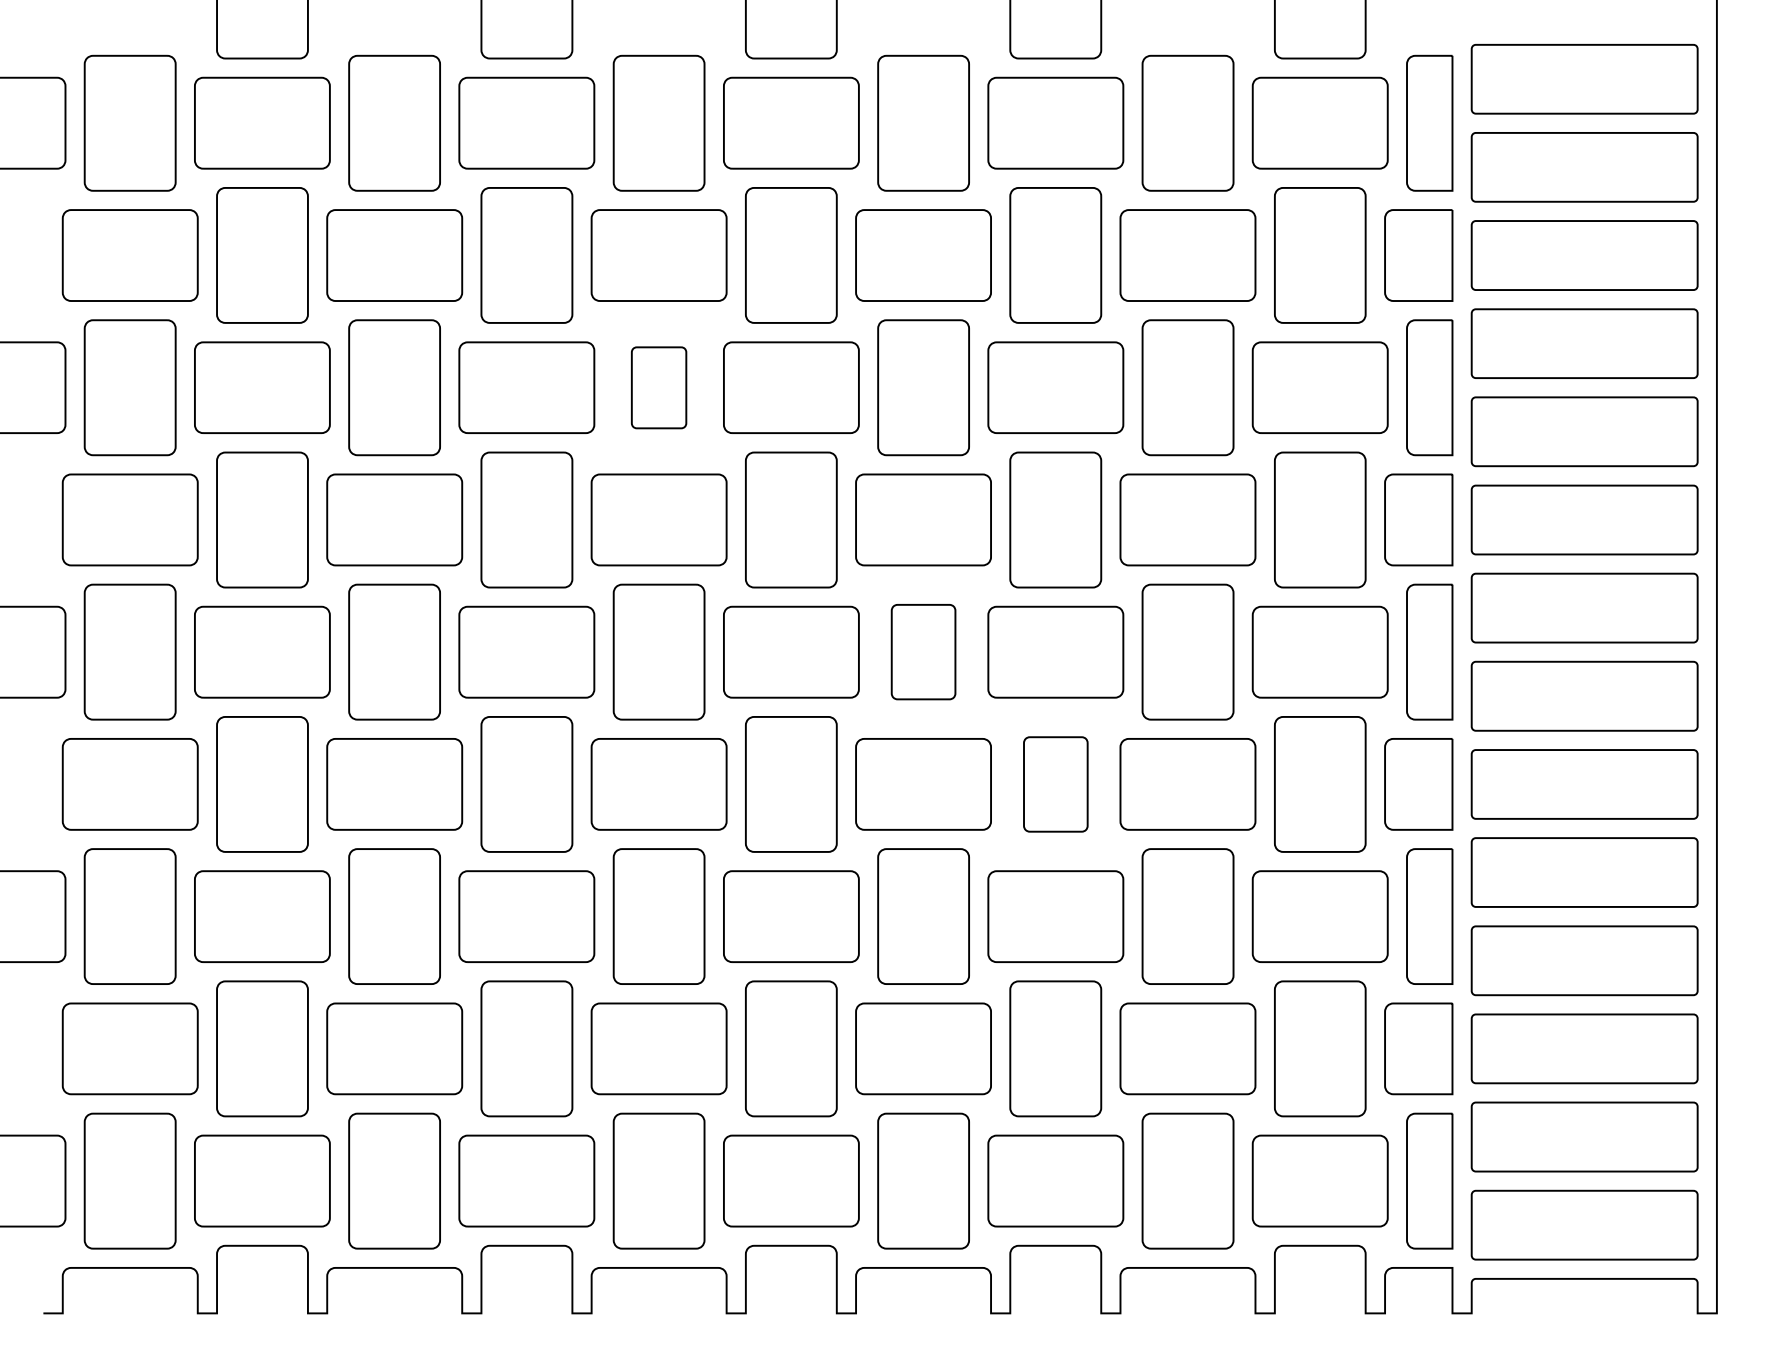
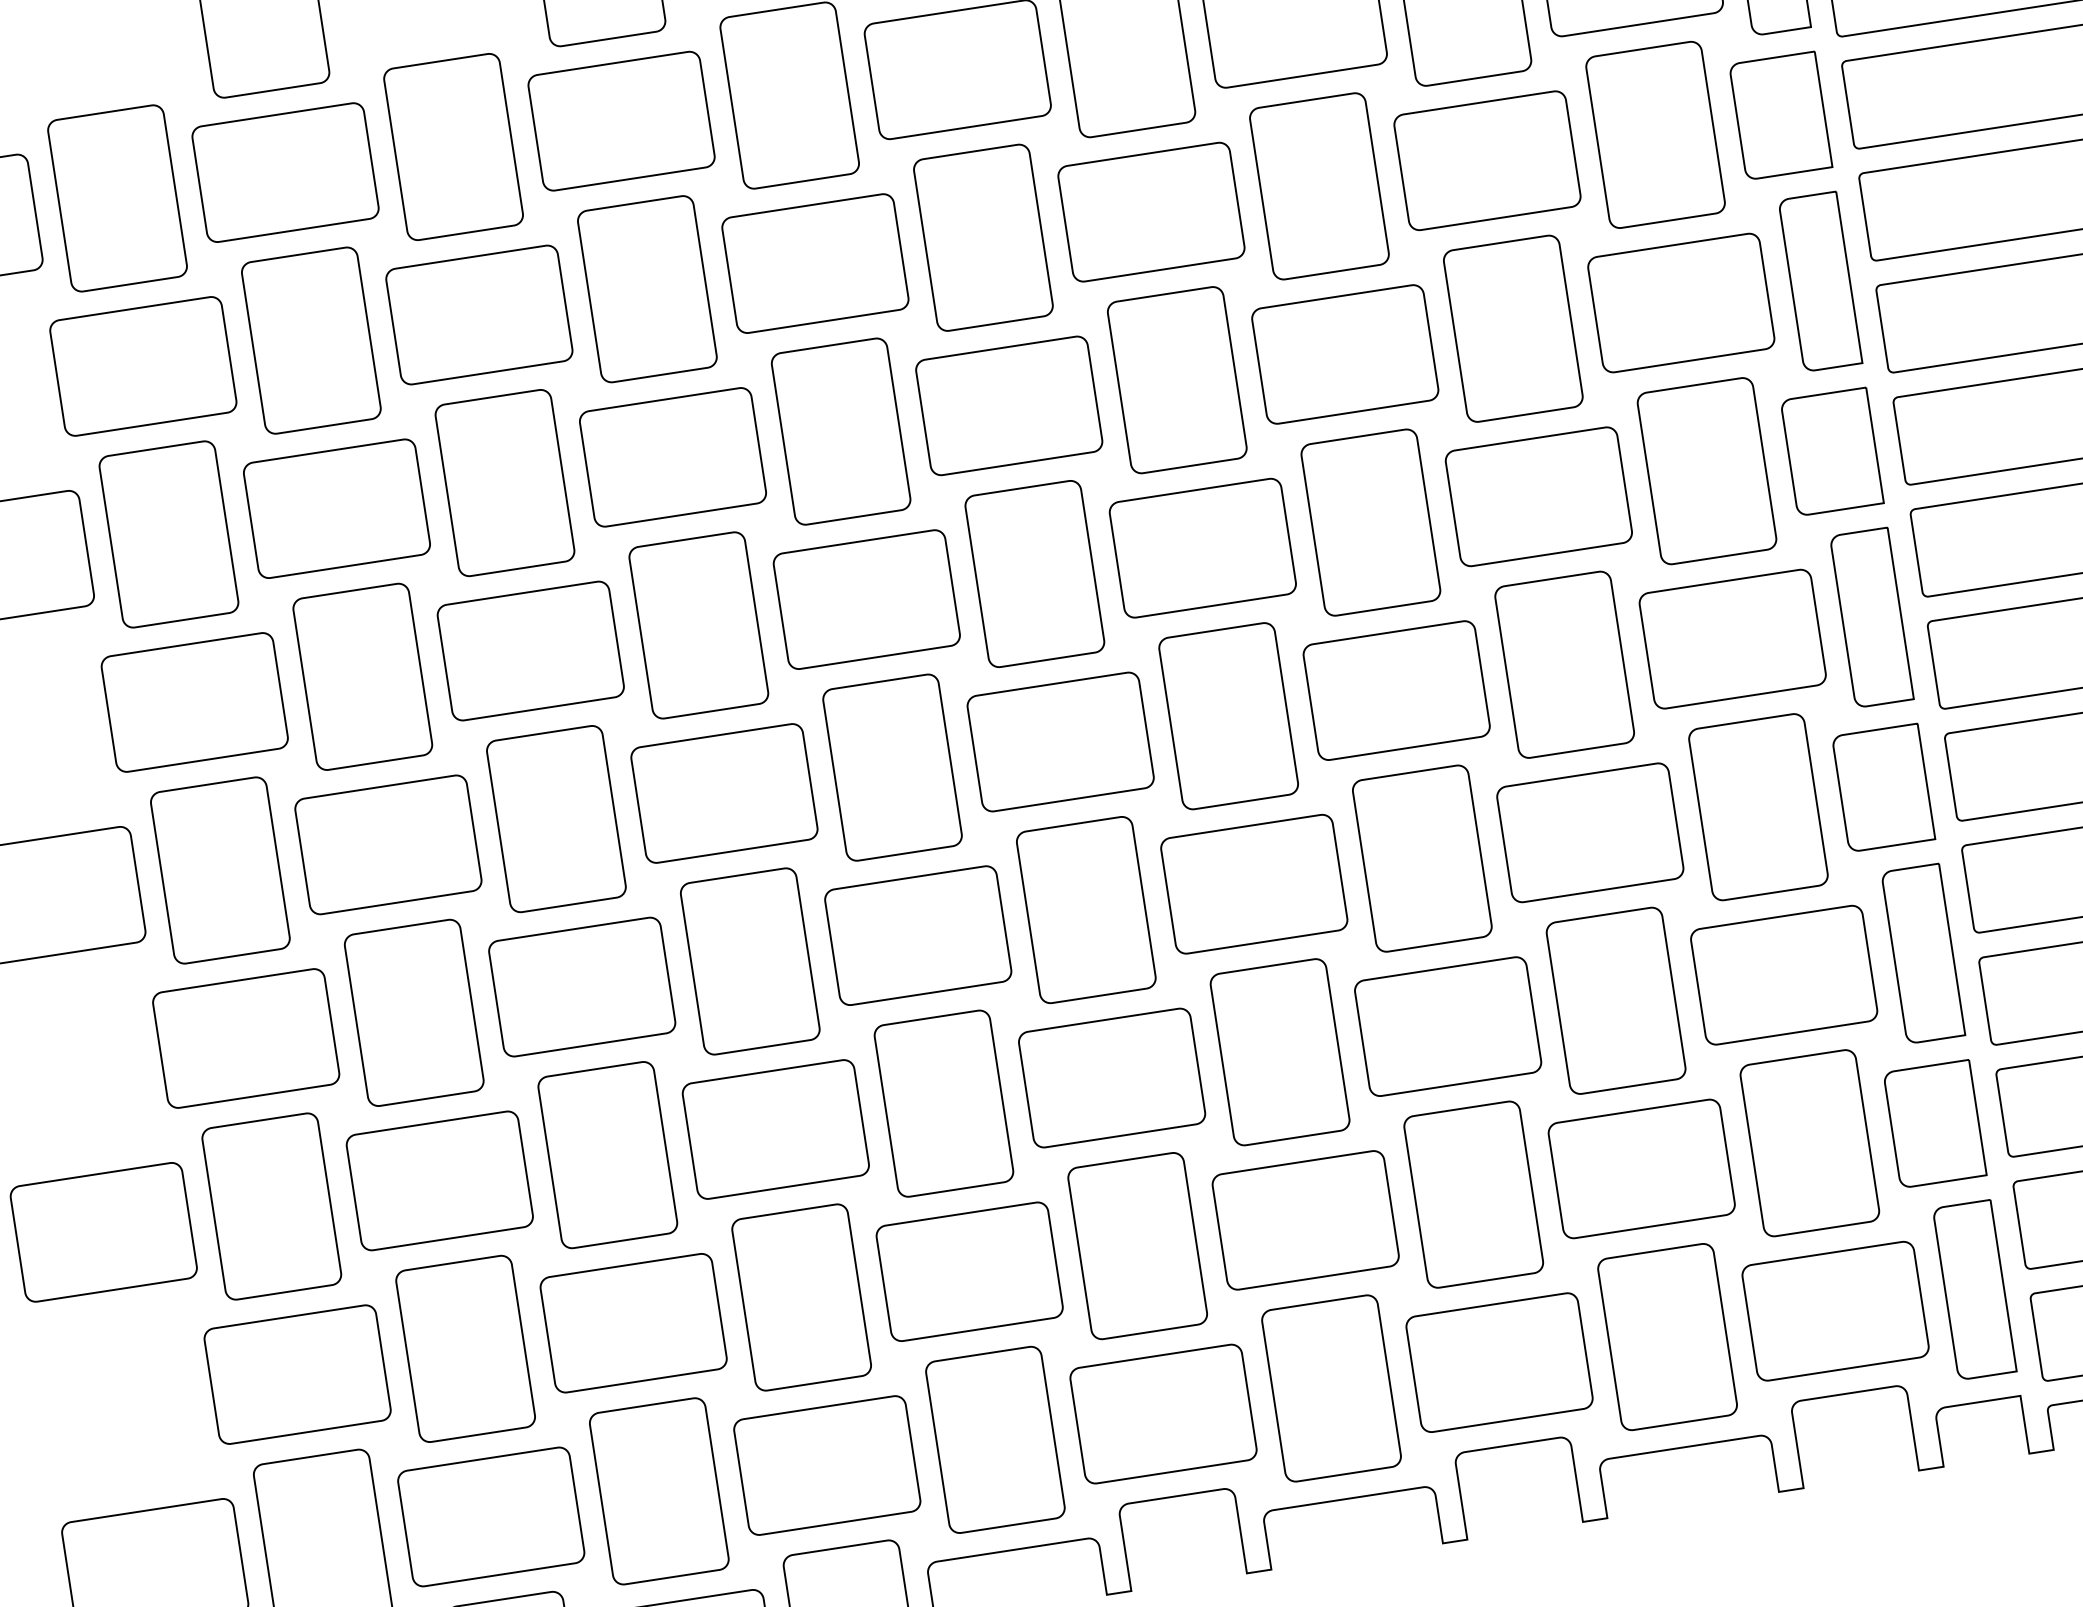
part: (658, 387) -> (840, 431), size x1.67
part: (923, 651) -> (1228, 715), size x1.43
part: (1055, 784) -> (1422, 858), size x1.43

